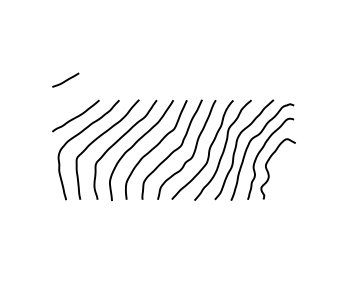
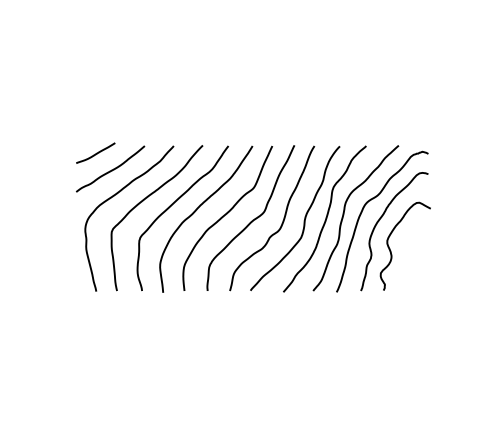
curve: (66, 79) -> (96, 152), moved

